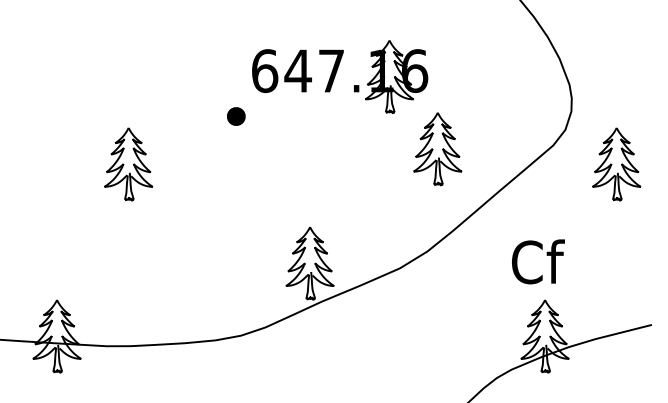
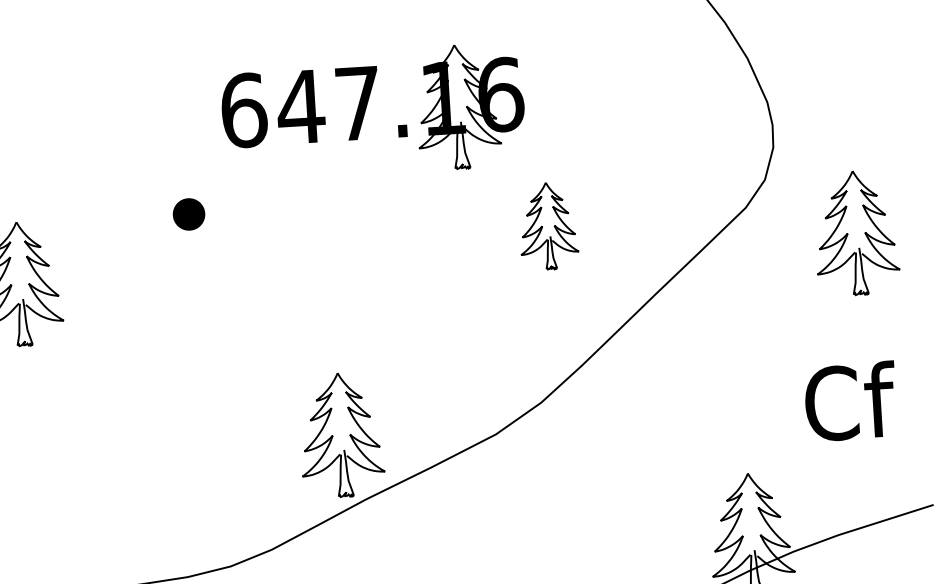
part: (236, 116) -> (189, 214), moved
part: (437, 149) -> (547, 226), size x0.7
text: (538, 261) -> (850, 400), moved

